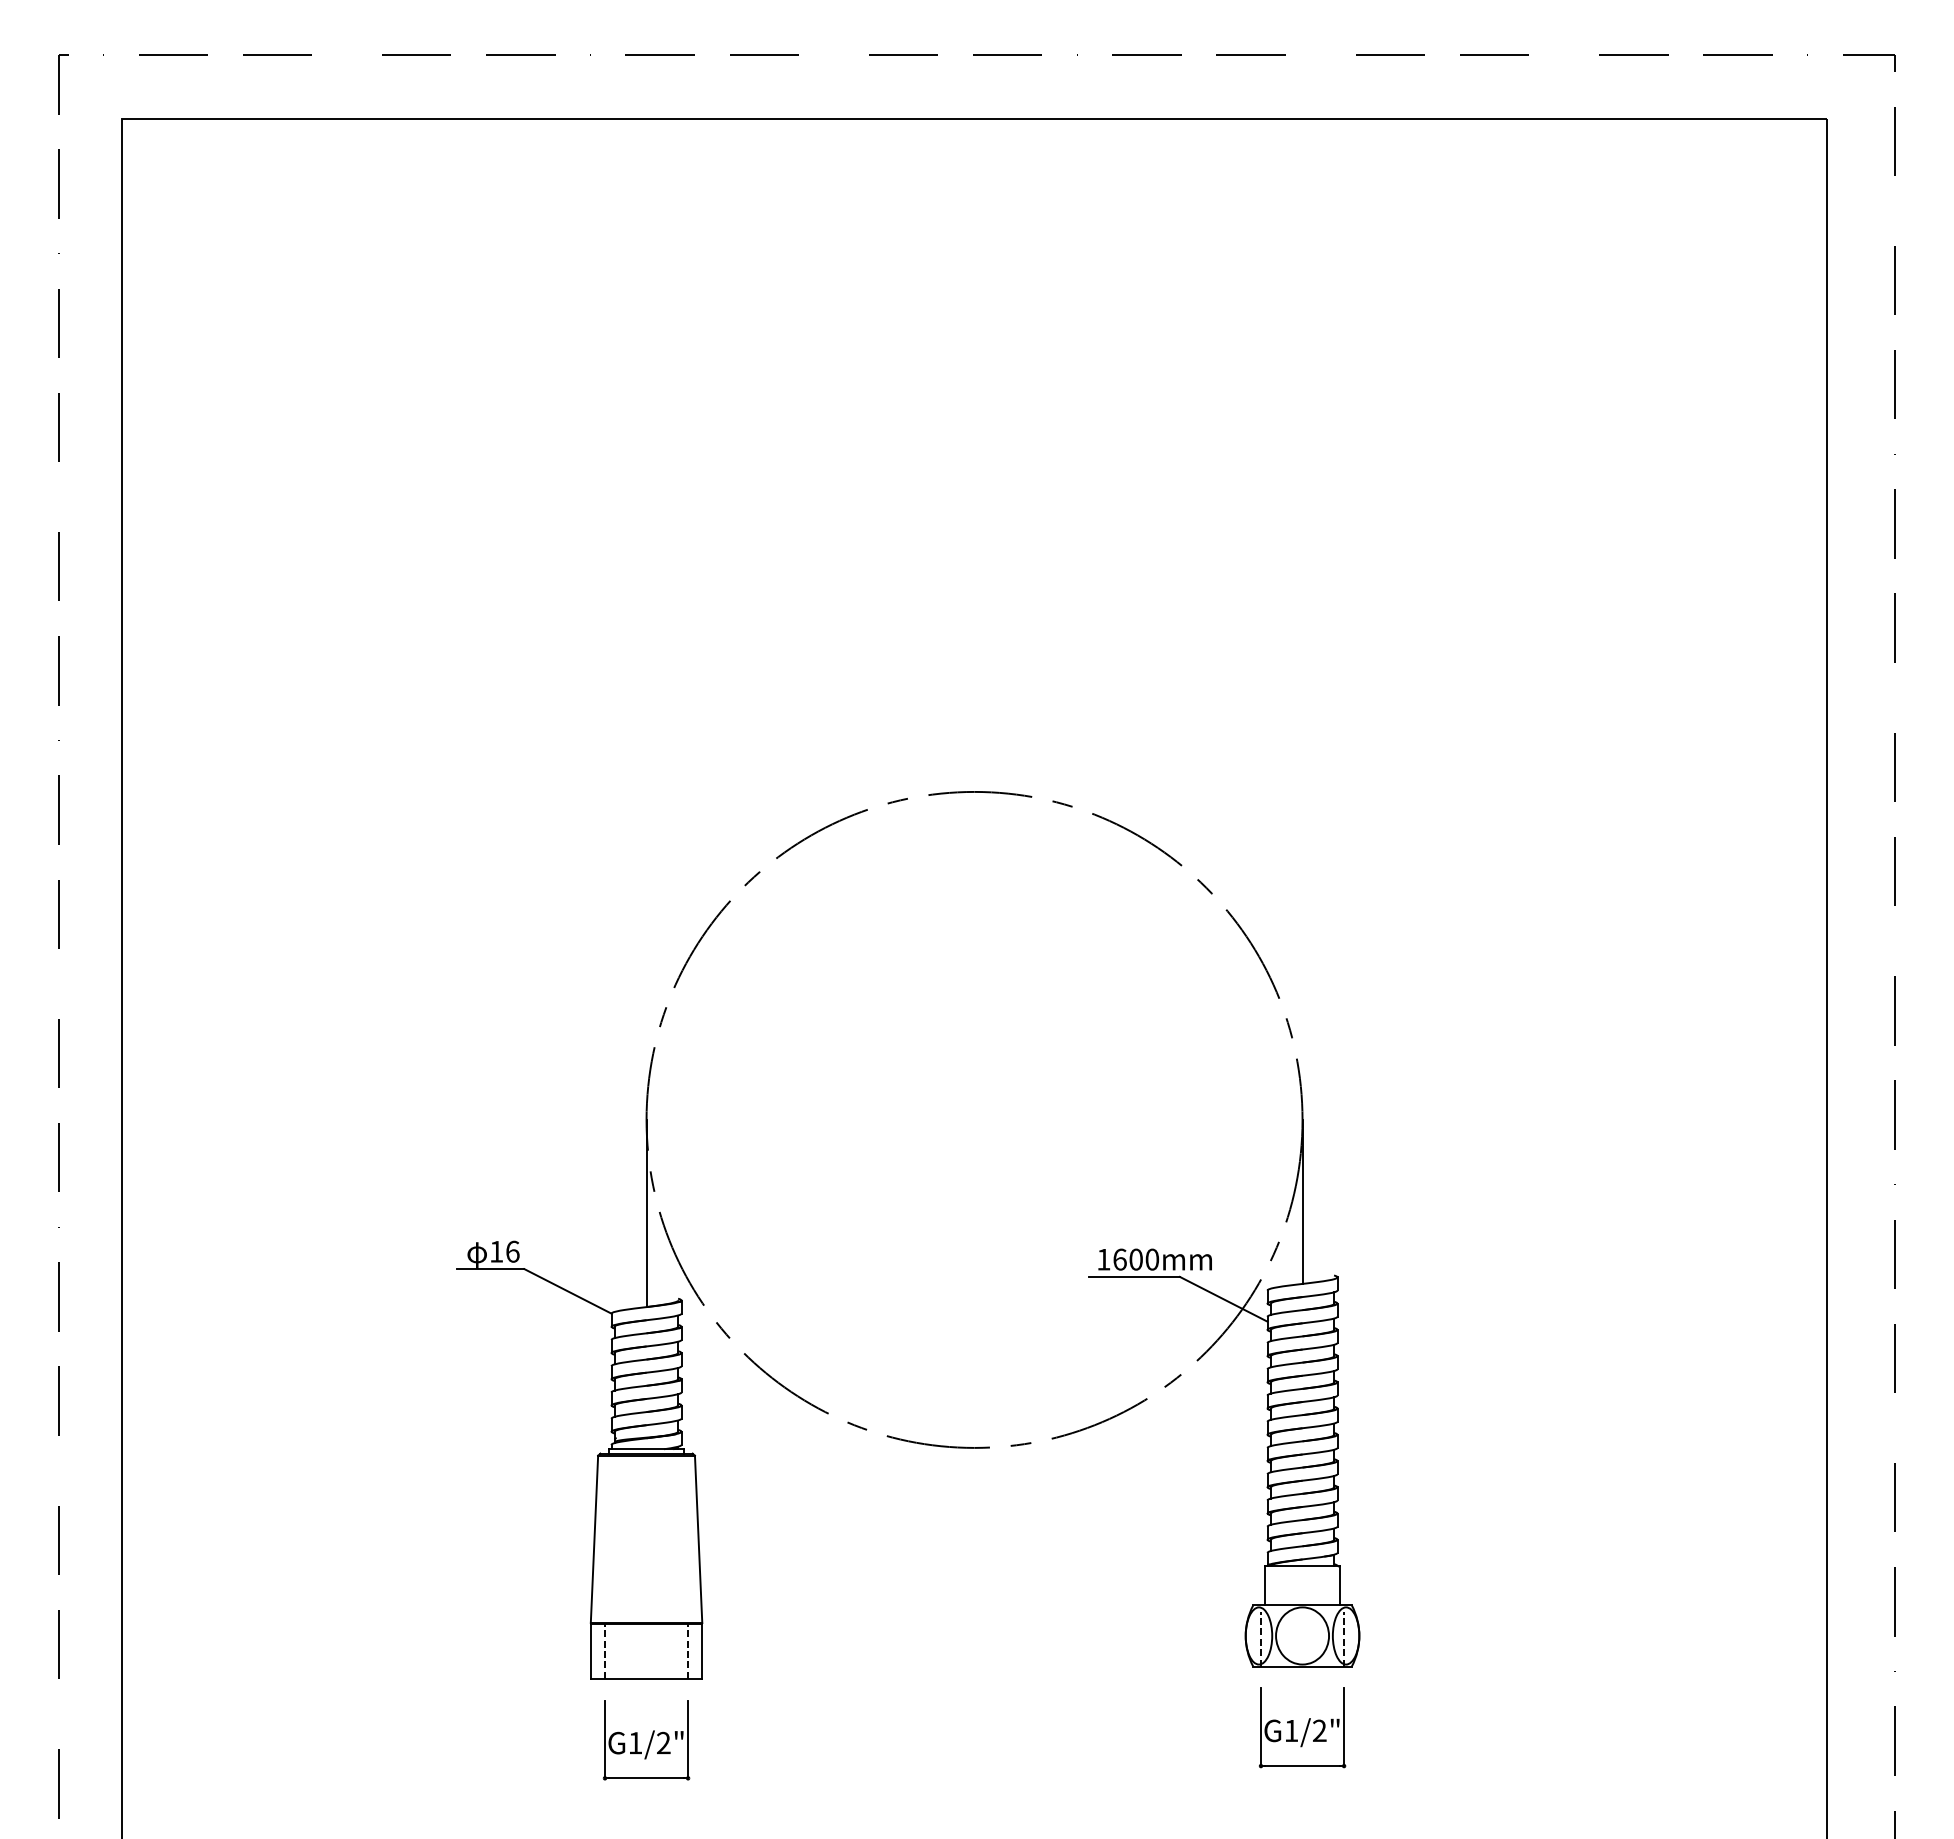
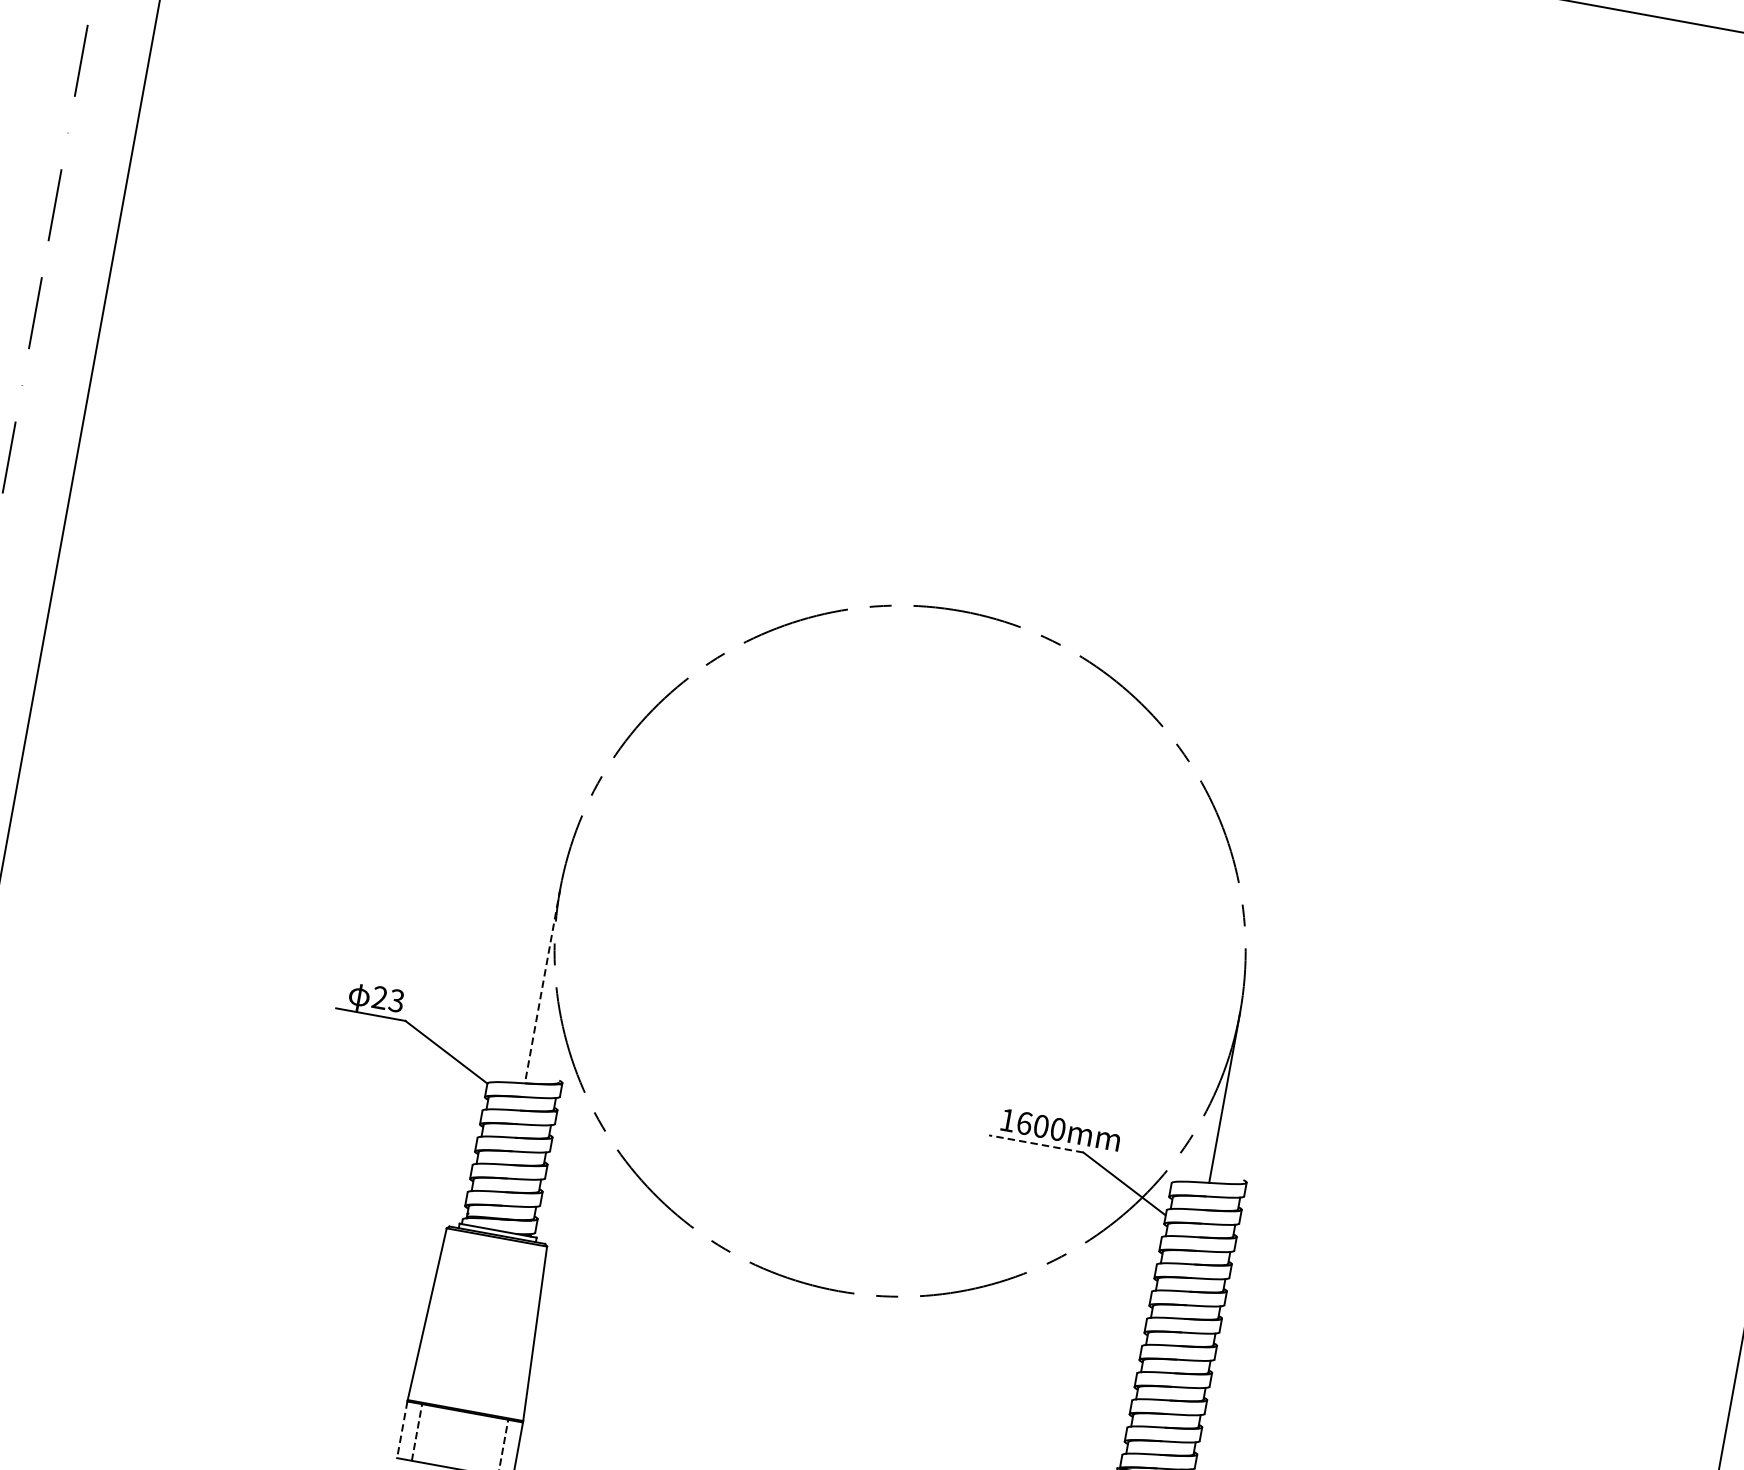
line: (646, 1213) -> (542, 986), solid -> dashed
text: (504, 1251) -> (388, 998), 16 -> 23
line: (1134, 1276) -> (1036, 1143), solid -> dashed
line: (590, 1652) -> (401, 1430), solid -> dashed

